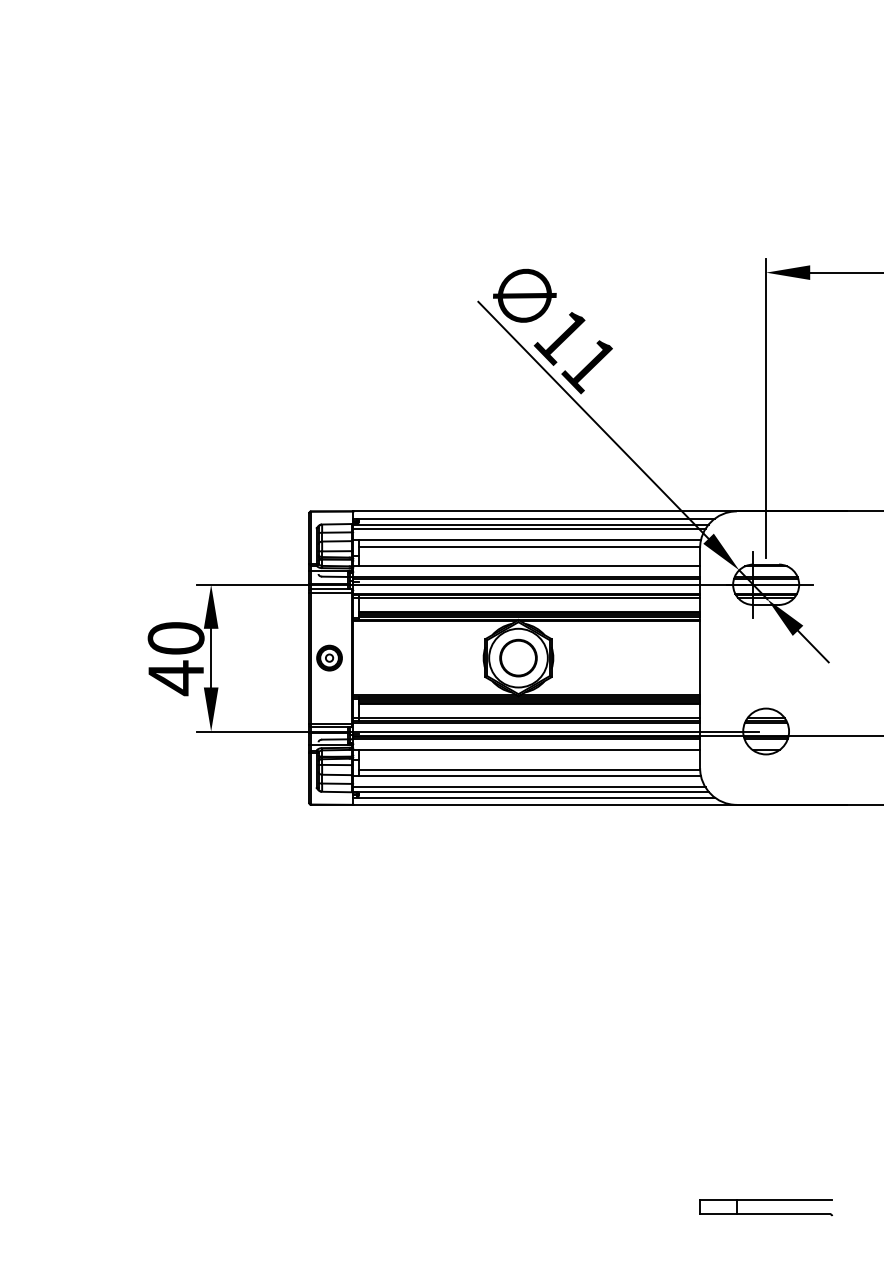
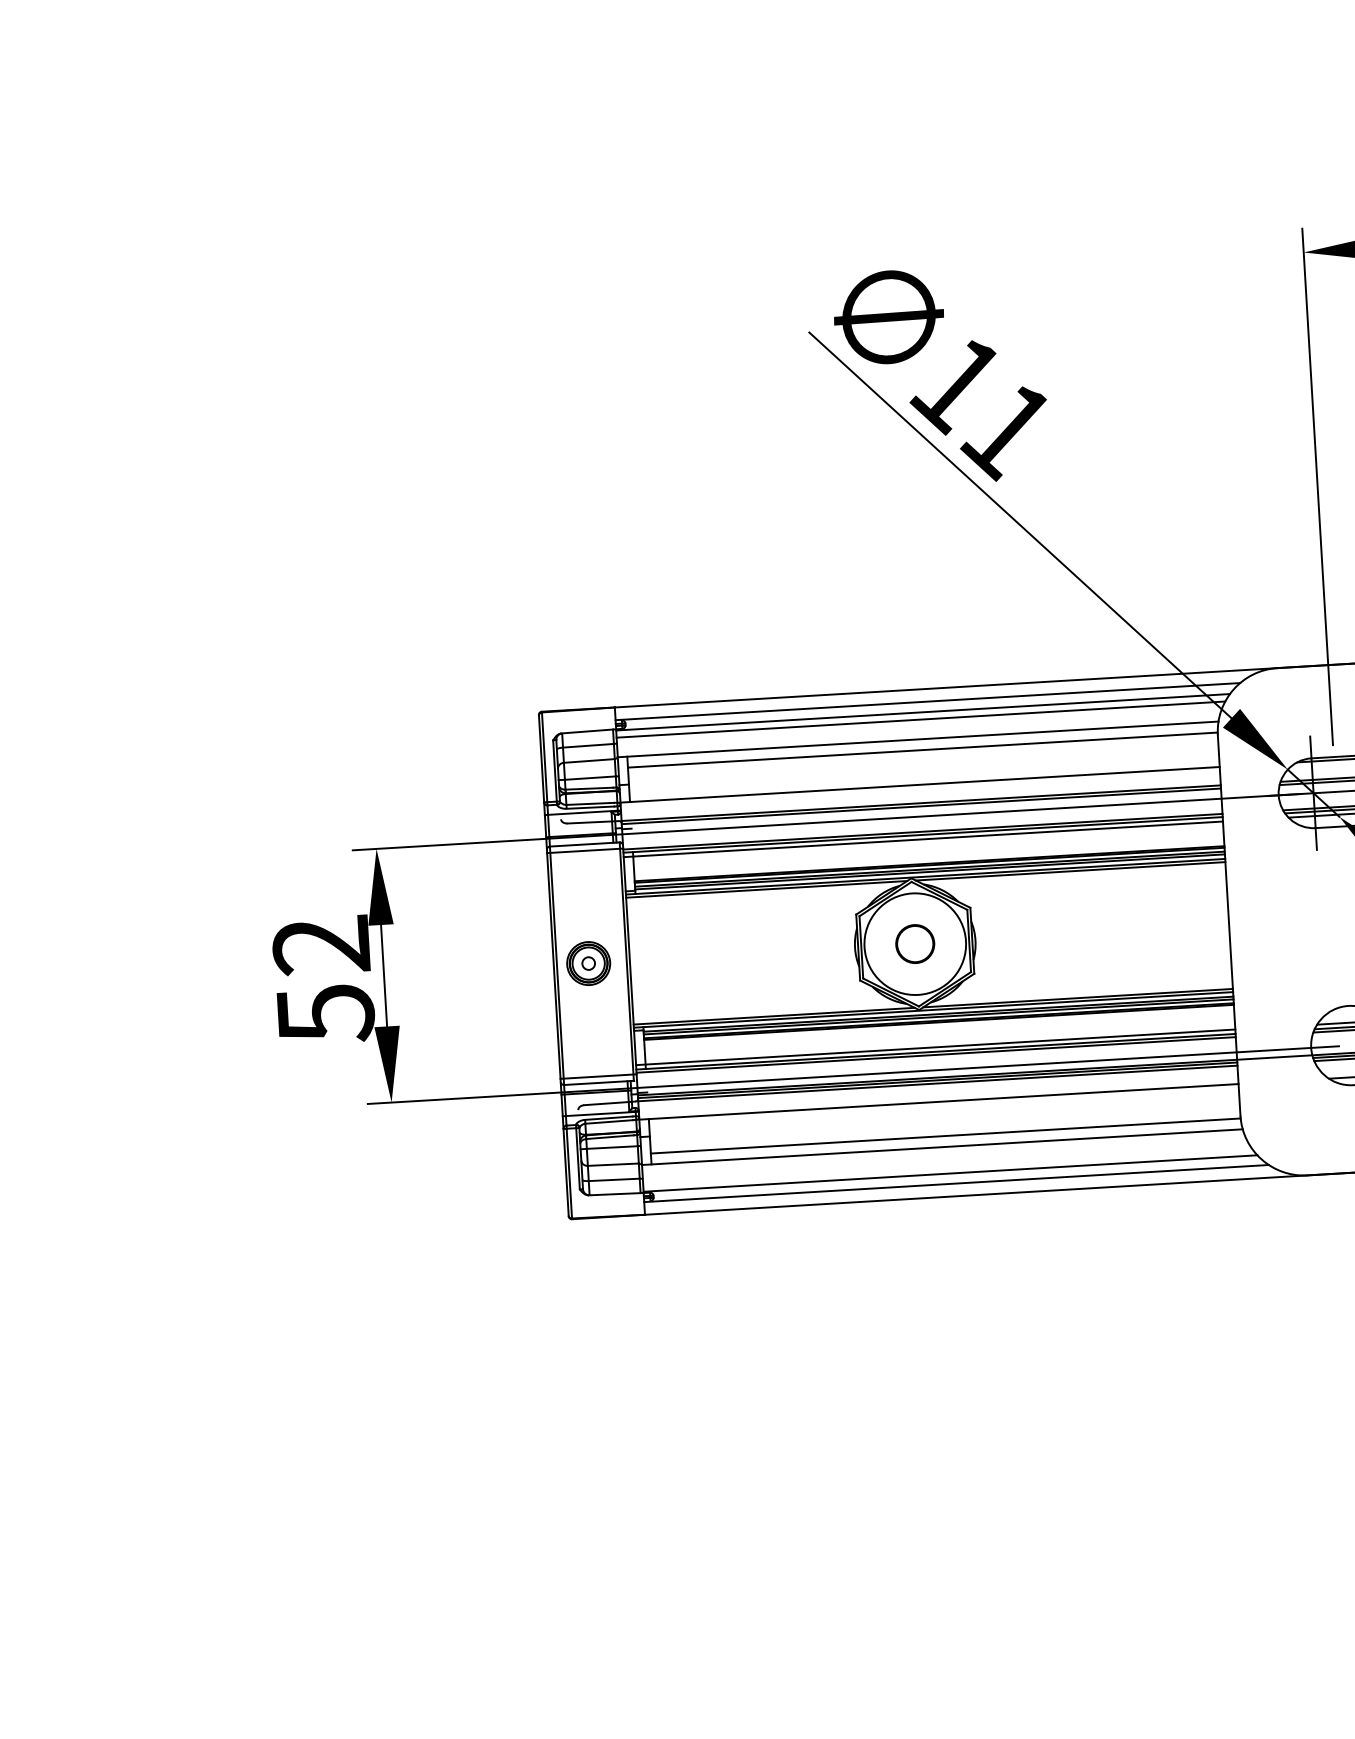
part: (518, 657) -> (915, 943), size x0.6
text: (175, 659) -> (322, 981), 40 -> 52
line: (529, 787) -> (947, 1166), removed

